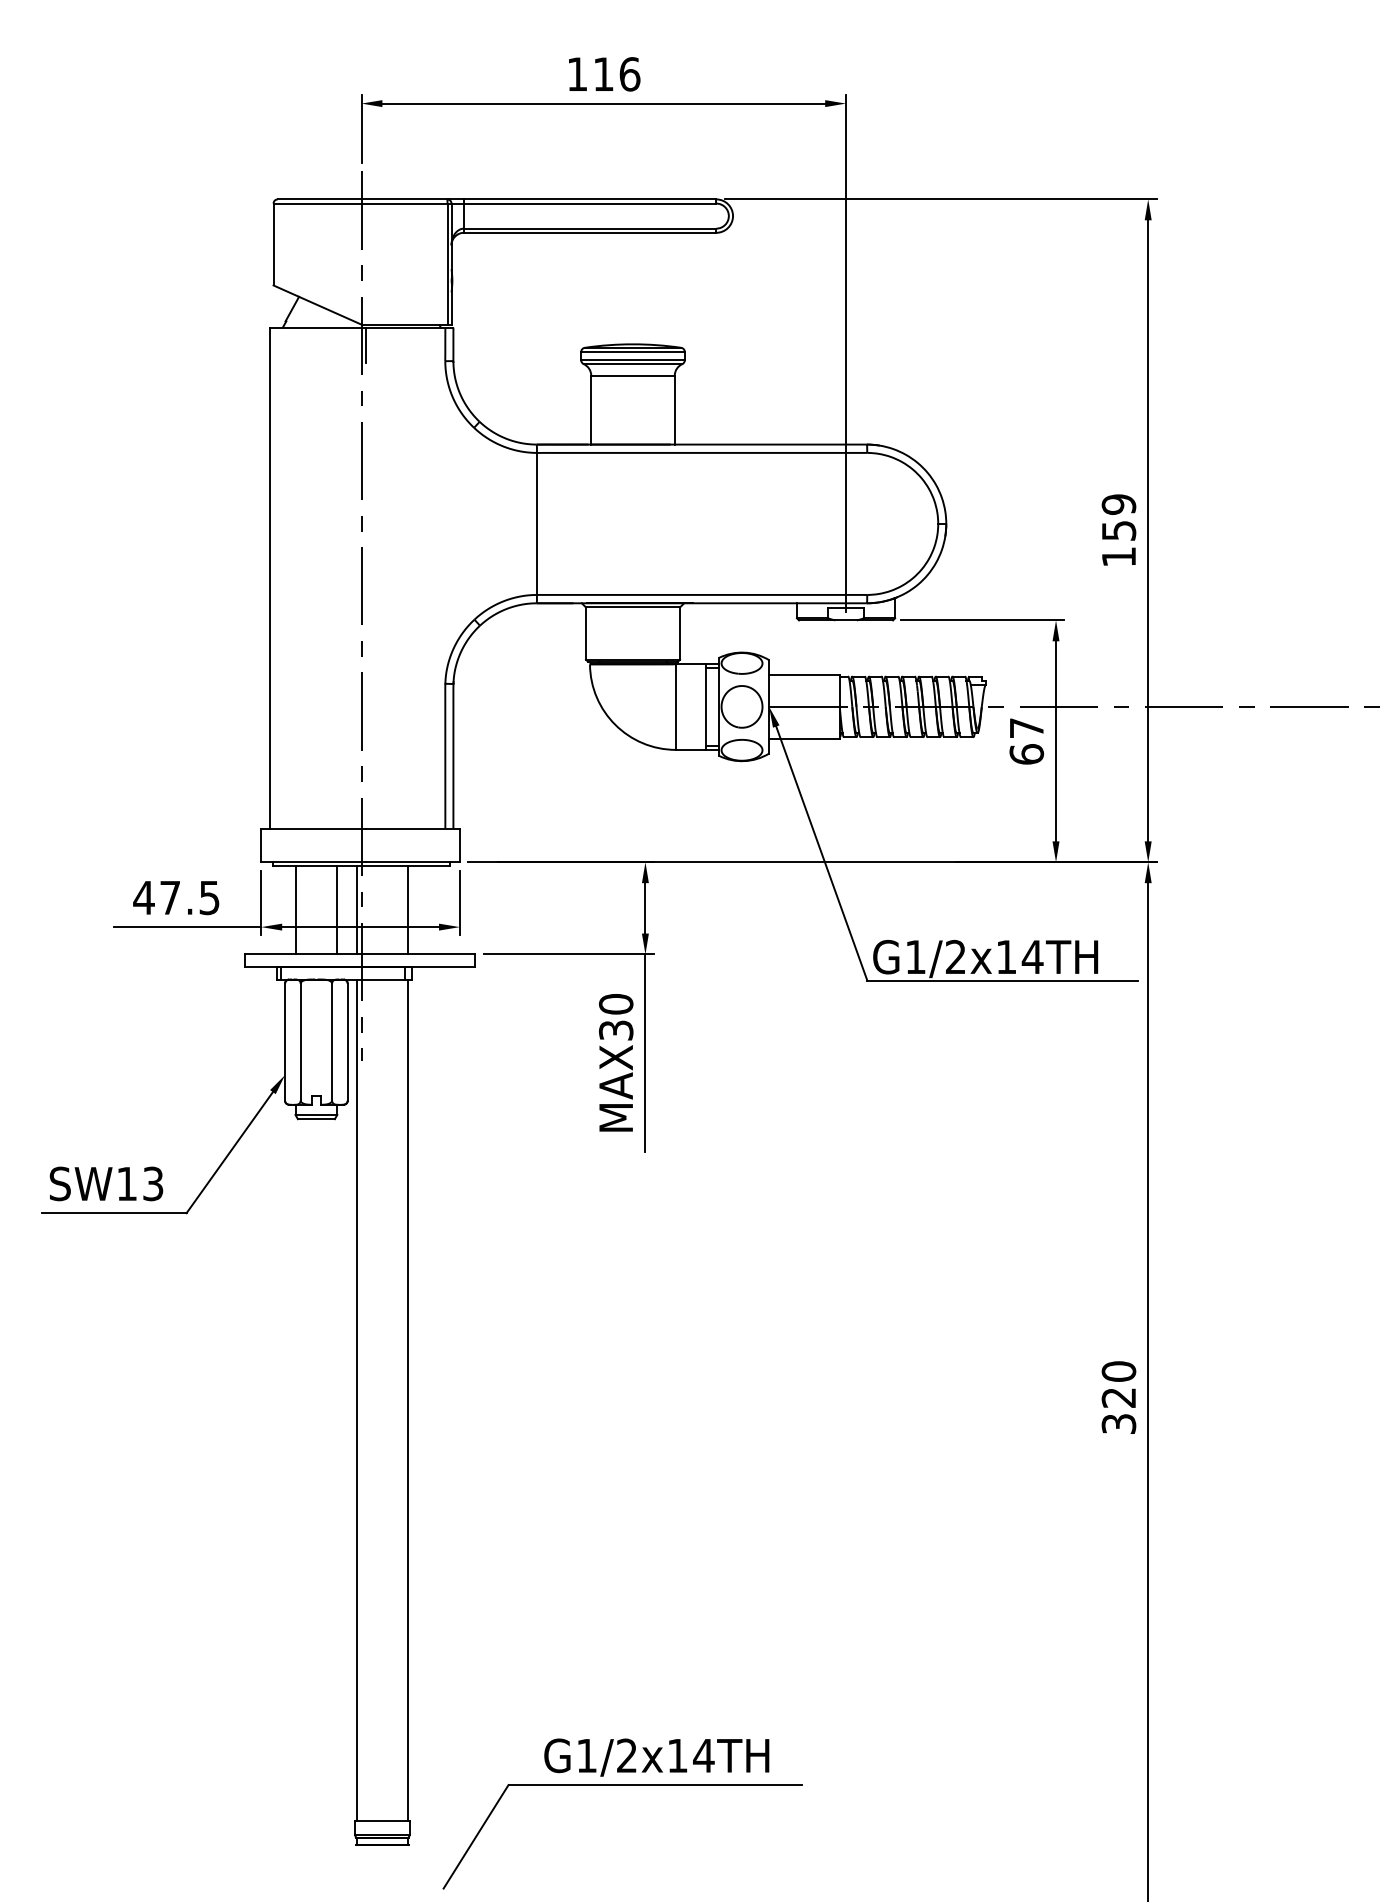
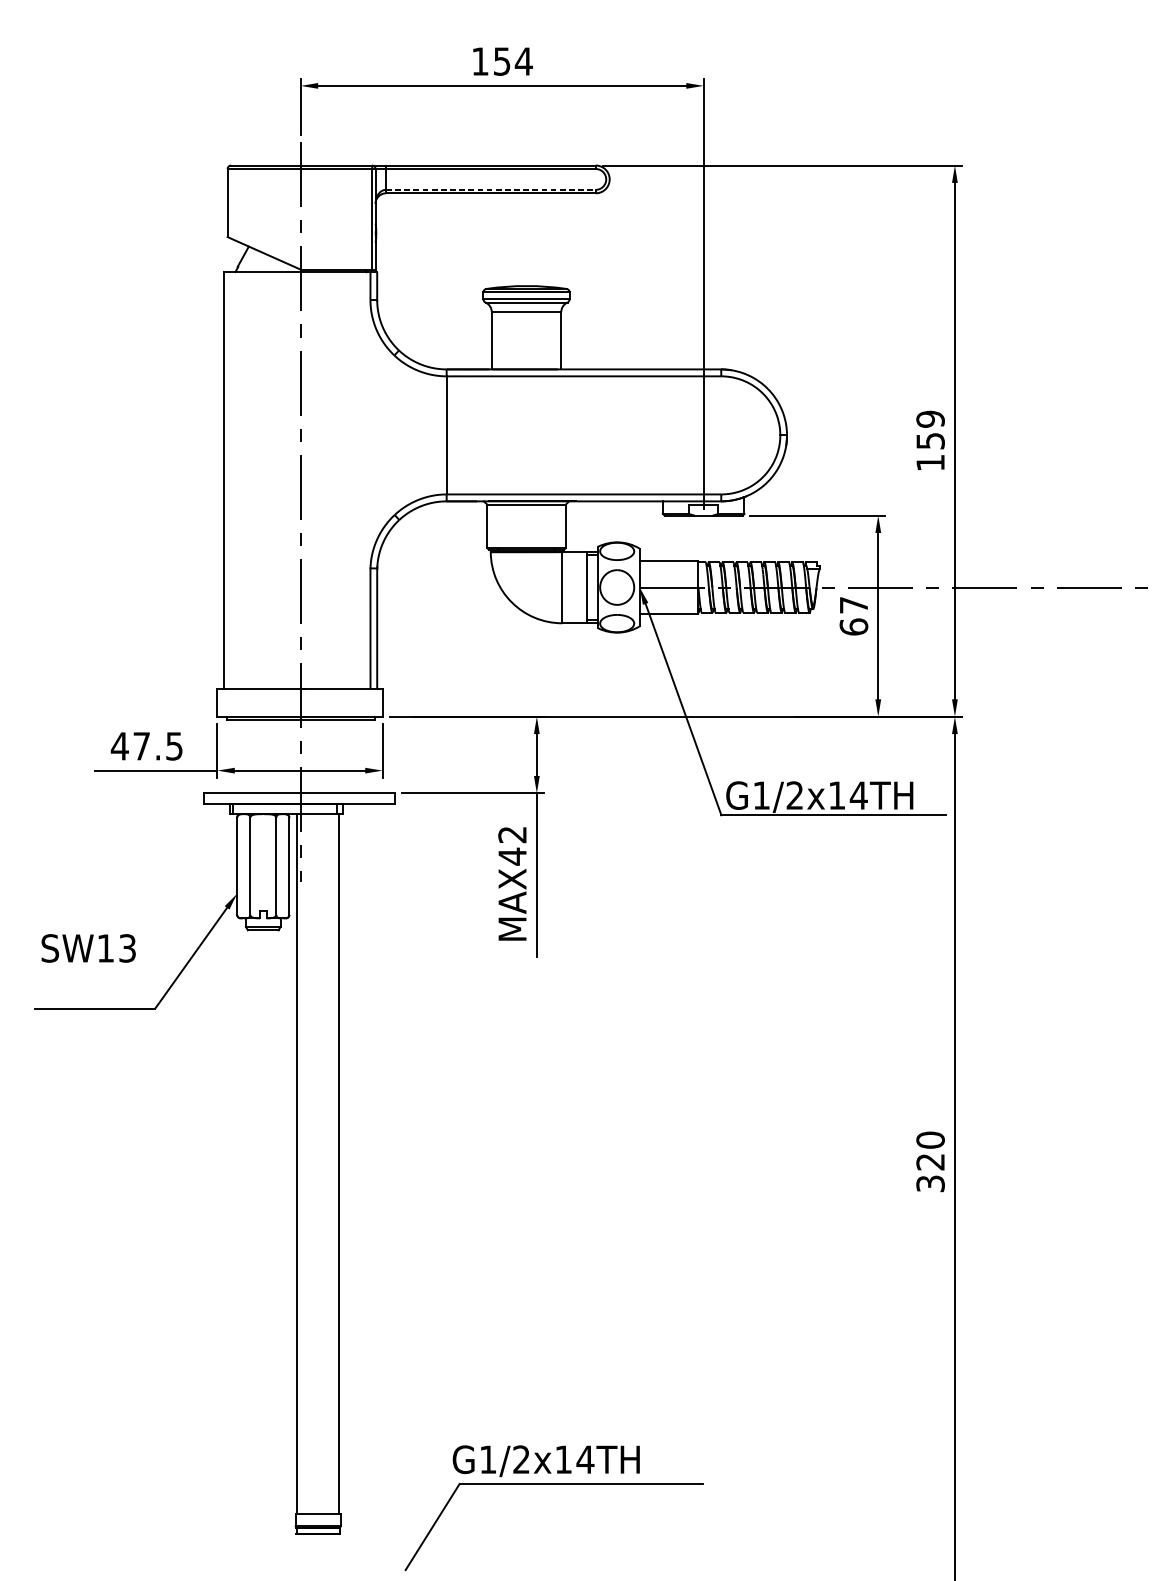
text: (616, 74) -> (512, 61), 116 -> 154
line: (590, 228) -> (491, 189), solid -> dashed
line: (365, 344) -> (304, 286), removed
line: (295, 910) -> (245, 756), removed
line: (337, 910) -> (280, 756), removed
line: (356, 910) -> (296, 756), removed
line: (407, 910) -> (339, 756), removed
text: (616, 1017) -> (512, 845), MAX30 -> MAX42
text: (106, 1183) -> (88, 948), moved
part: (622, 1785) -> (554, 1484), moved

